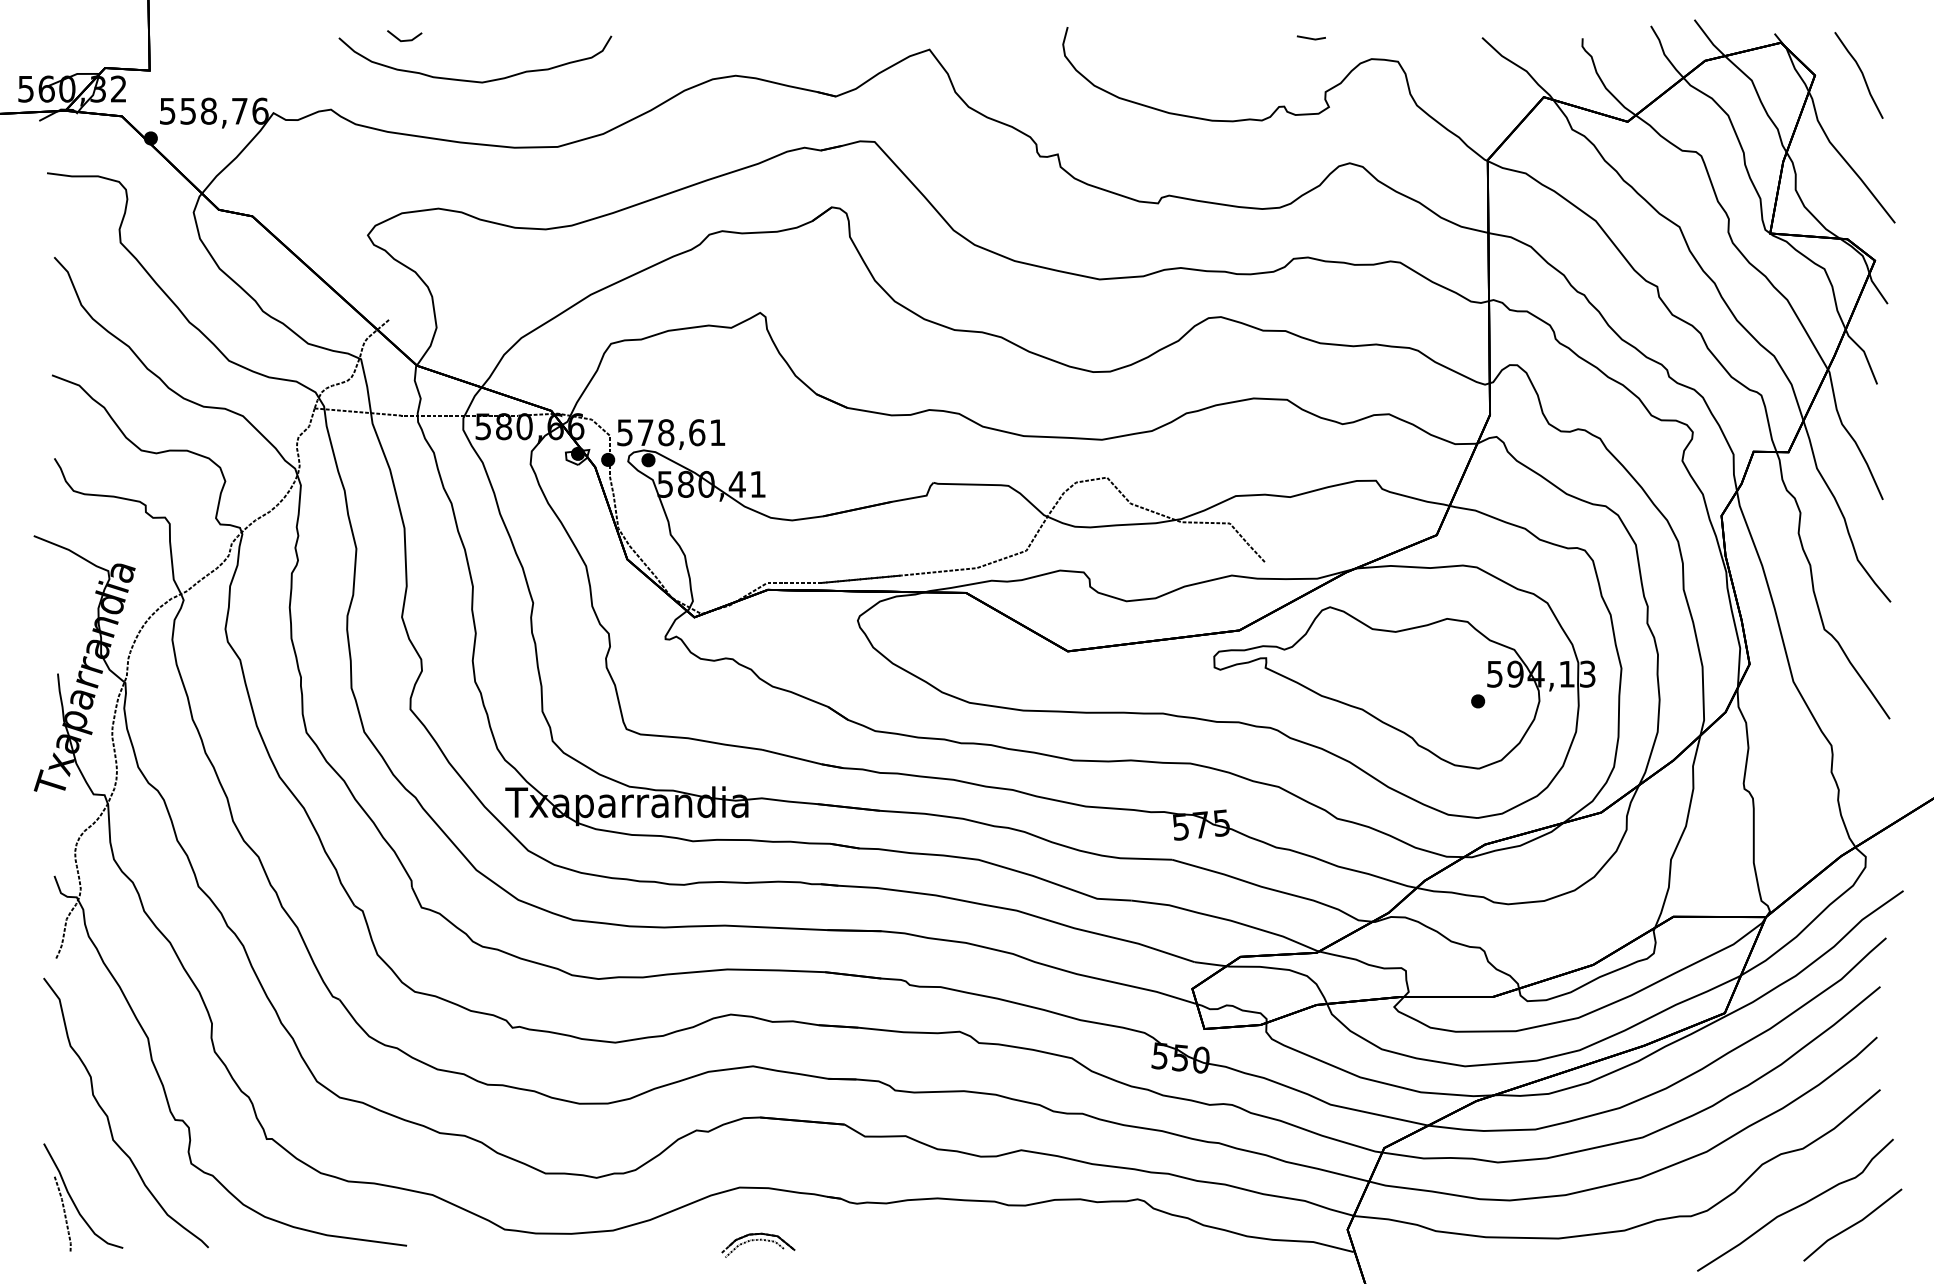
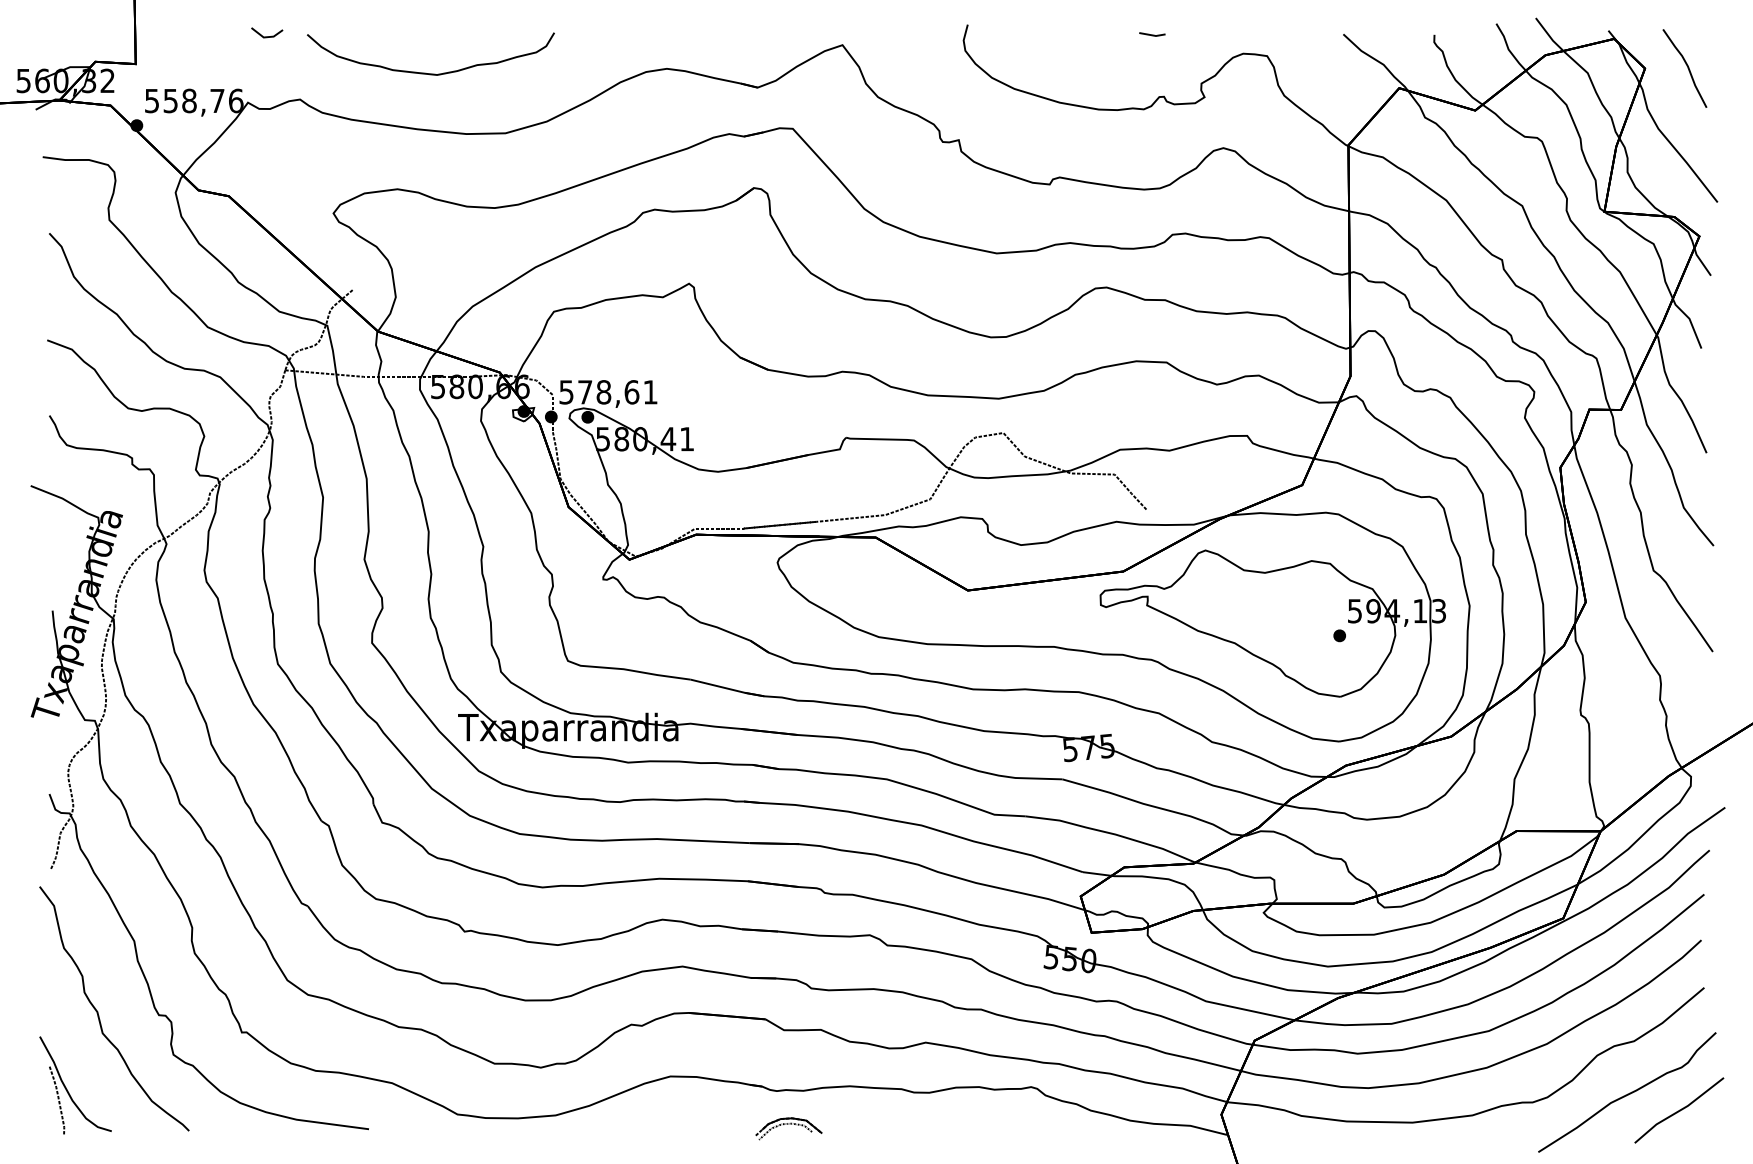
line: (1310, 37) -> (1151, 34), moved
line: (405, 39) -> (267, 35), moved
part: (758, 1244) -> (789, 1128), moved

